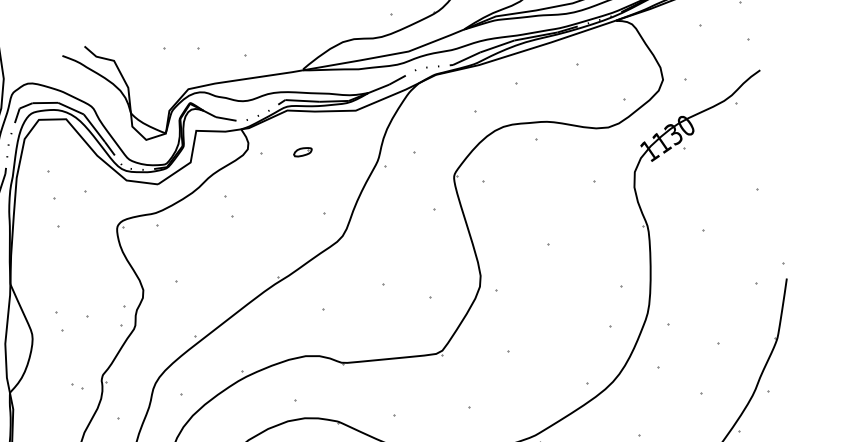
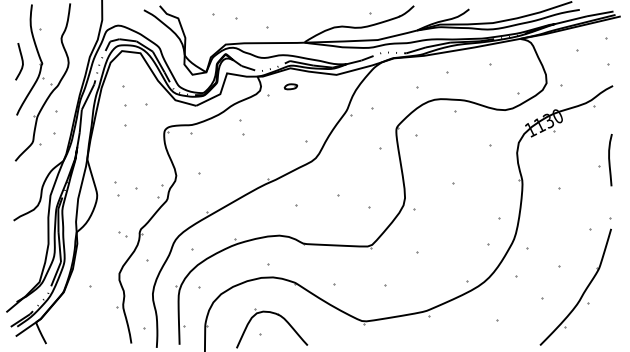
part: (302, 151) -> (290, 86), moved
curve: (771, 179) -> (610, 160), added

